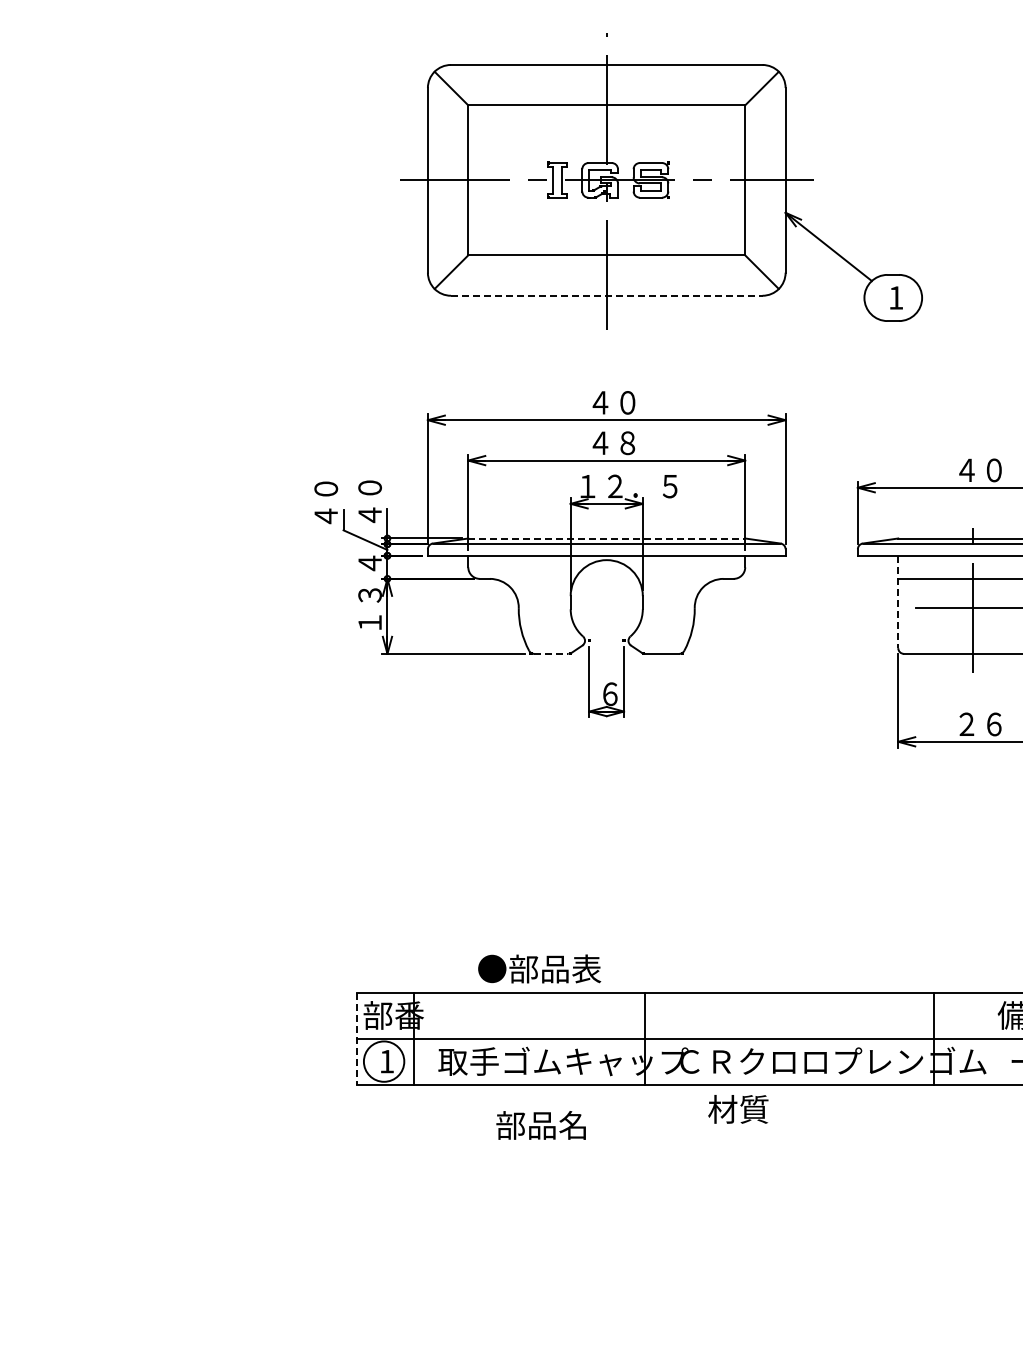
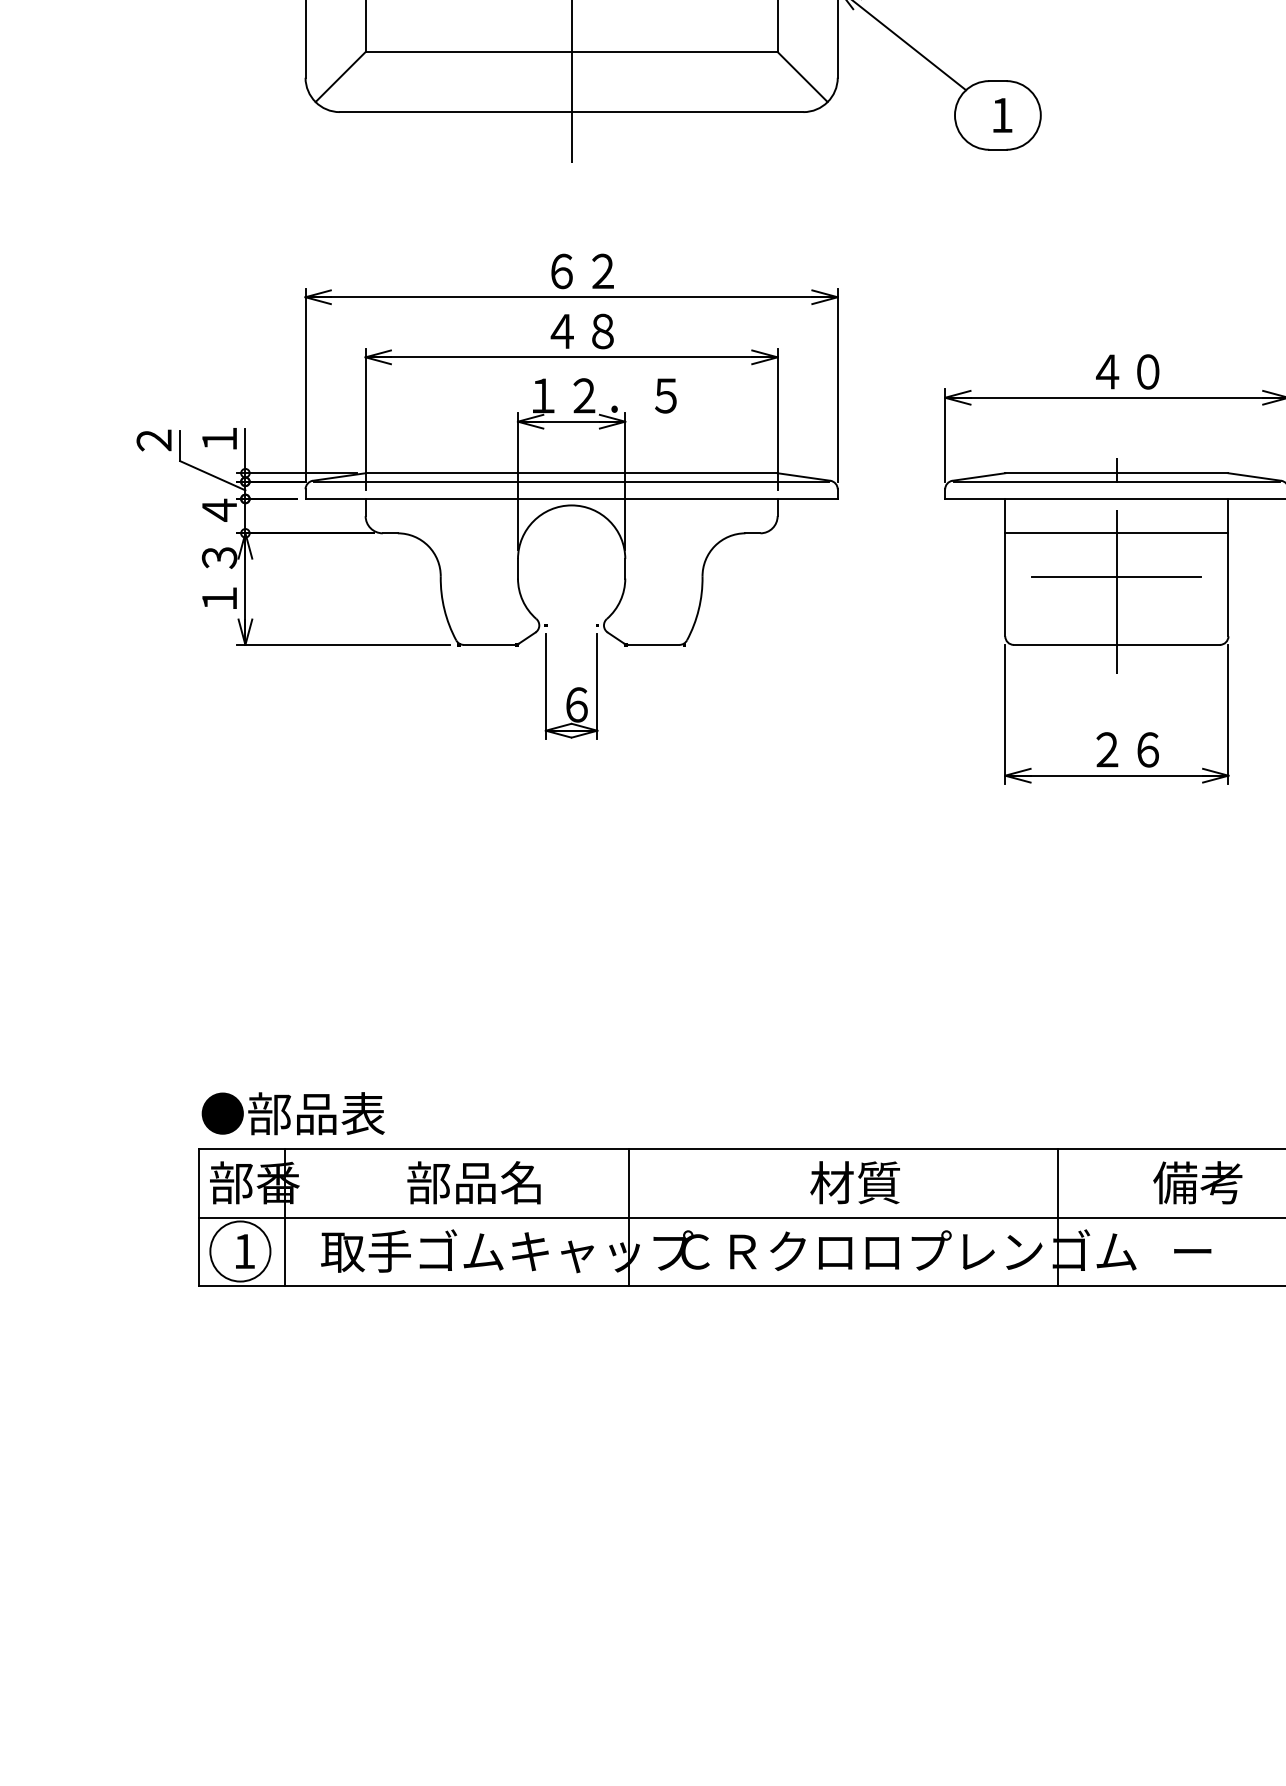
line: (606, 295) -> (571, 111), dashed -> solid
text: (613, 402) -> (581, 270), ４０ -> ６２
text: (369, 501) -> (218, 418), ４０ -> １
text: (326, 502) -> (154, 419), ４０ -> ２
line: (607, 538) -> (572, 473), dashed -> solid
line: (898, 602) -> (1005, 568), dashed -> solid
line: (551, 653) -> (489, 644), dashed -> solid
text: (539, 968) -> (293, 1112), moved
line: (356, 1039) -> (199, 1218), dashed -> solid
text: (738, 1109) -> (855, 1182), moved
text: (540, 1125) -> (473, 1182), moved

